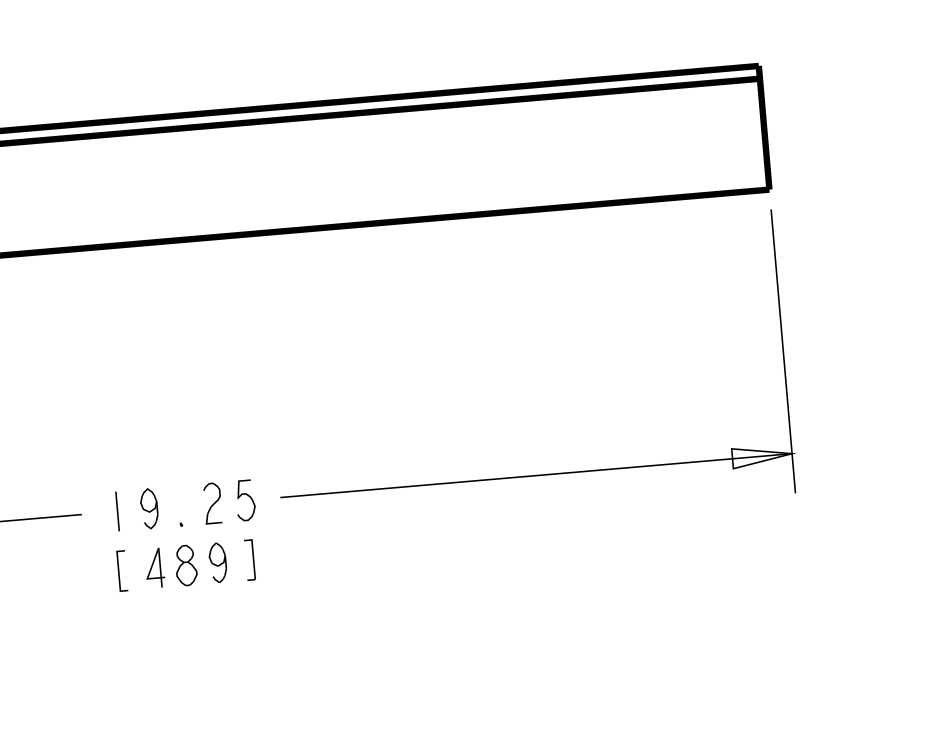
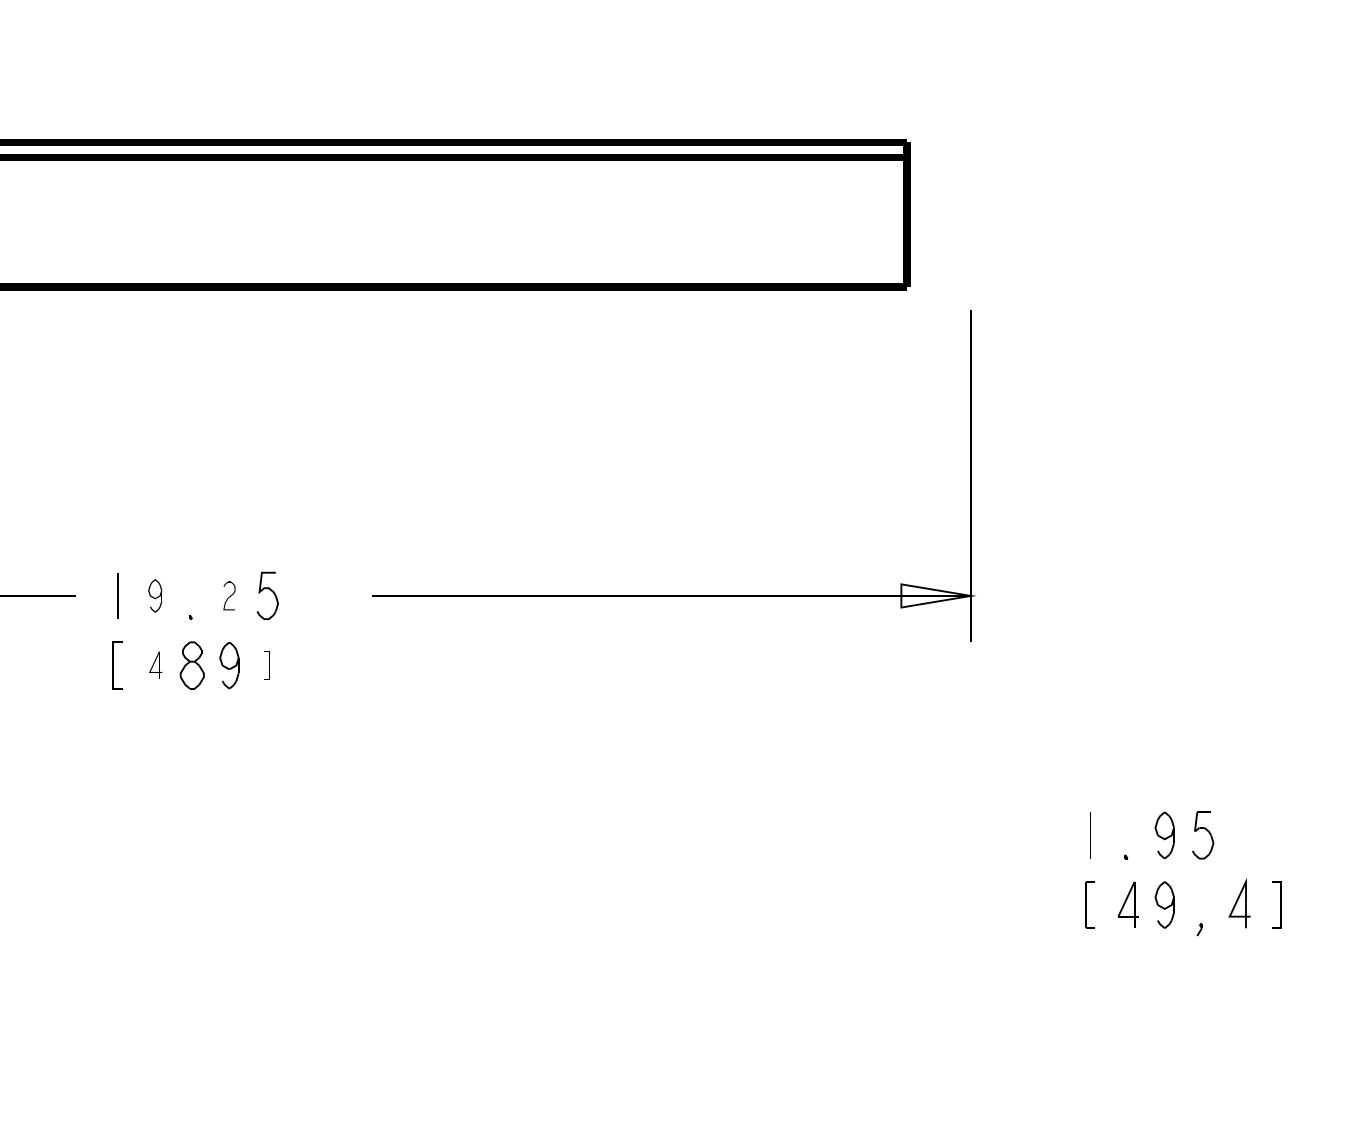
part: (537, 475) -> (673, 595), moved
part: (212, 502) -> (229, 595), size x0.6
part: (149, 508) -> (155, 595), size x0.7
part: (249, 560) -> (266, 665), size x0.6
part: (154, 568) -> (155, 665), size x0.6

